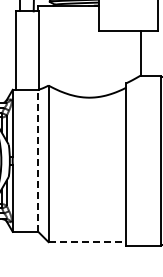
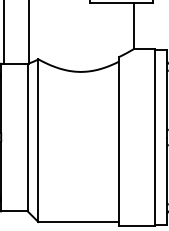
line: (38, 161) -> (27, 138), dashed -> solid
line: (87, 242) -> (78, 222), dashed -> solid

